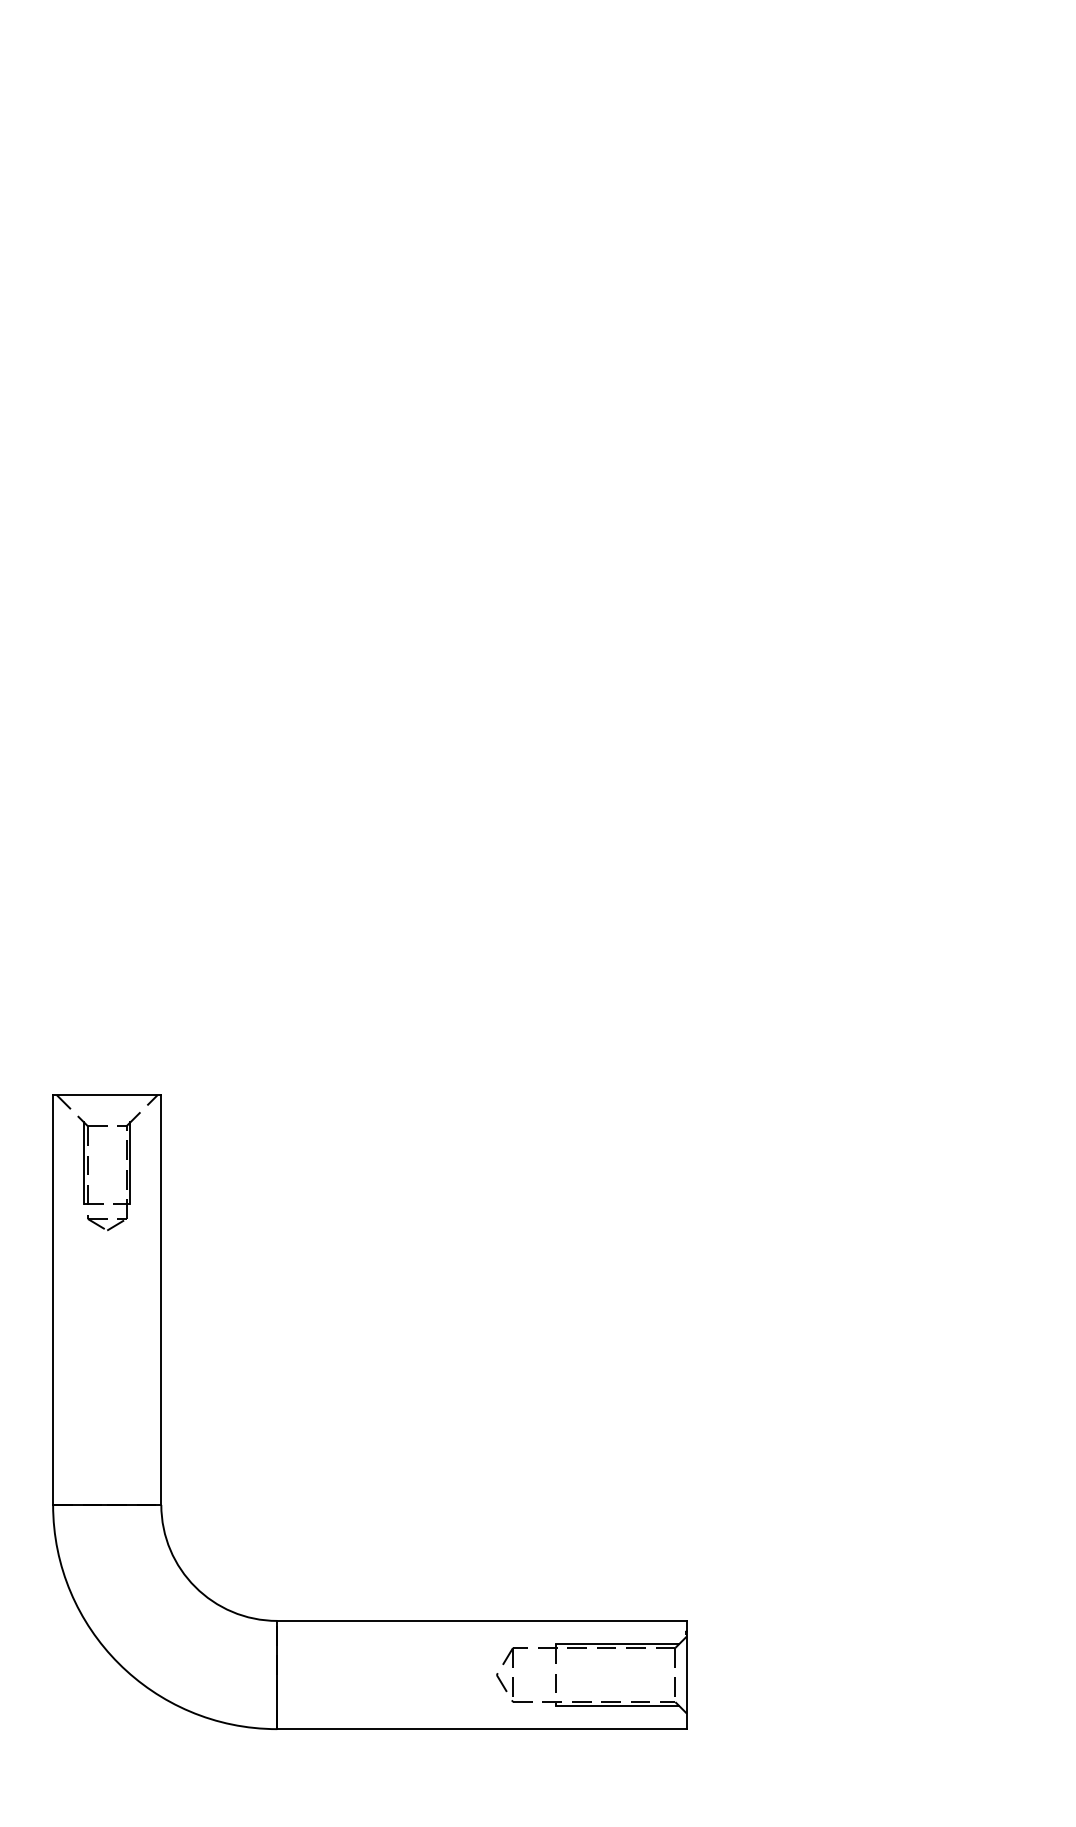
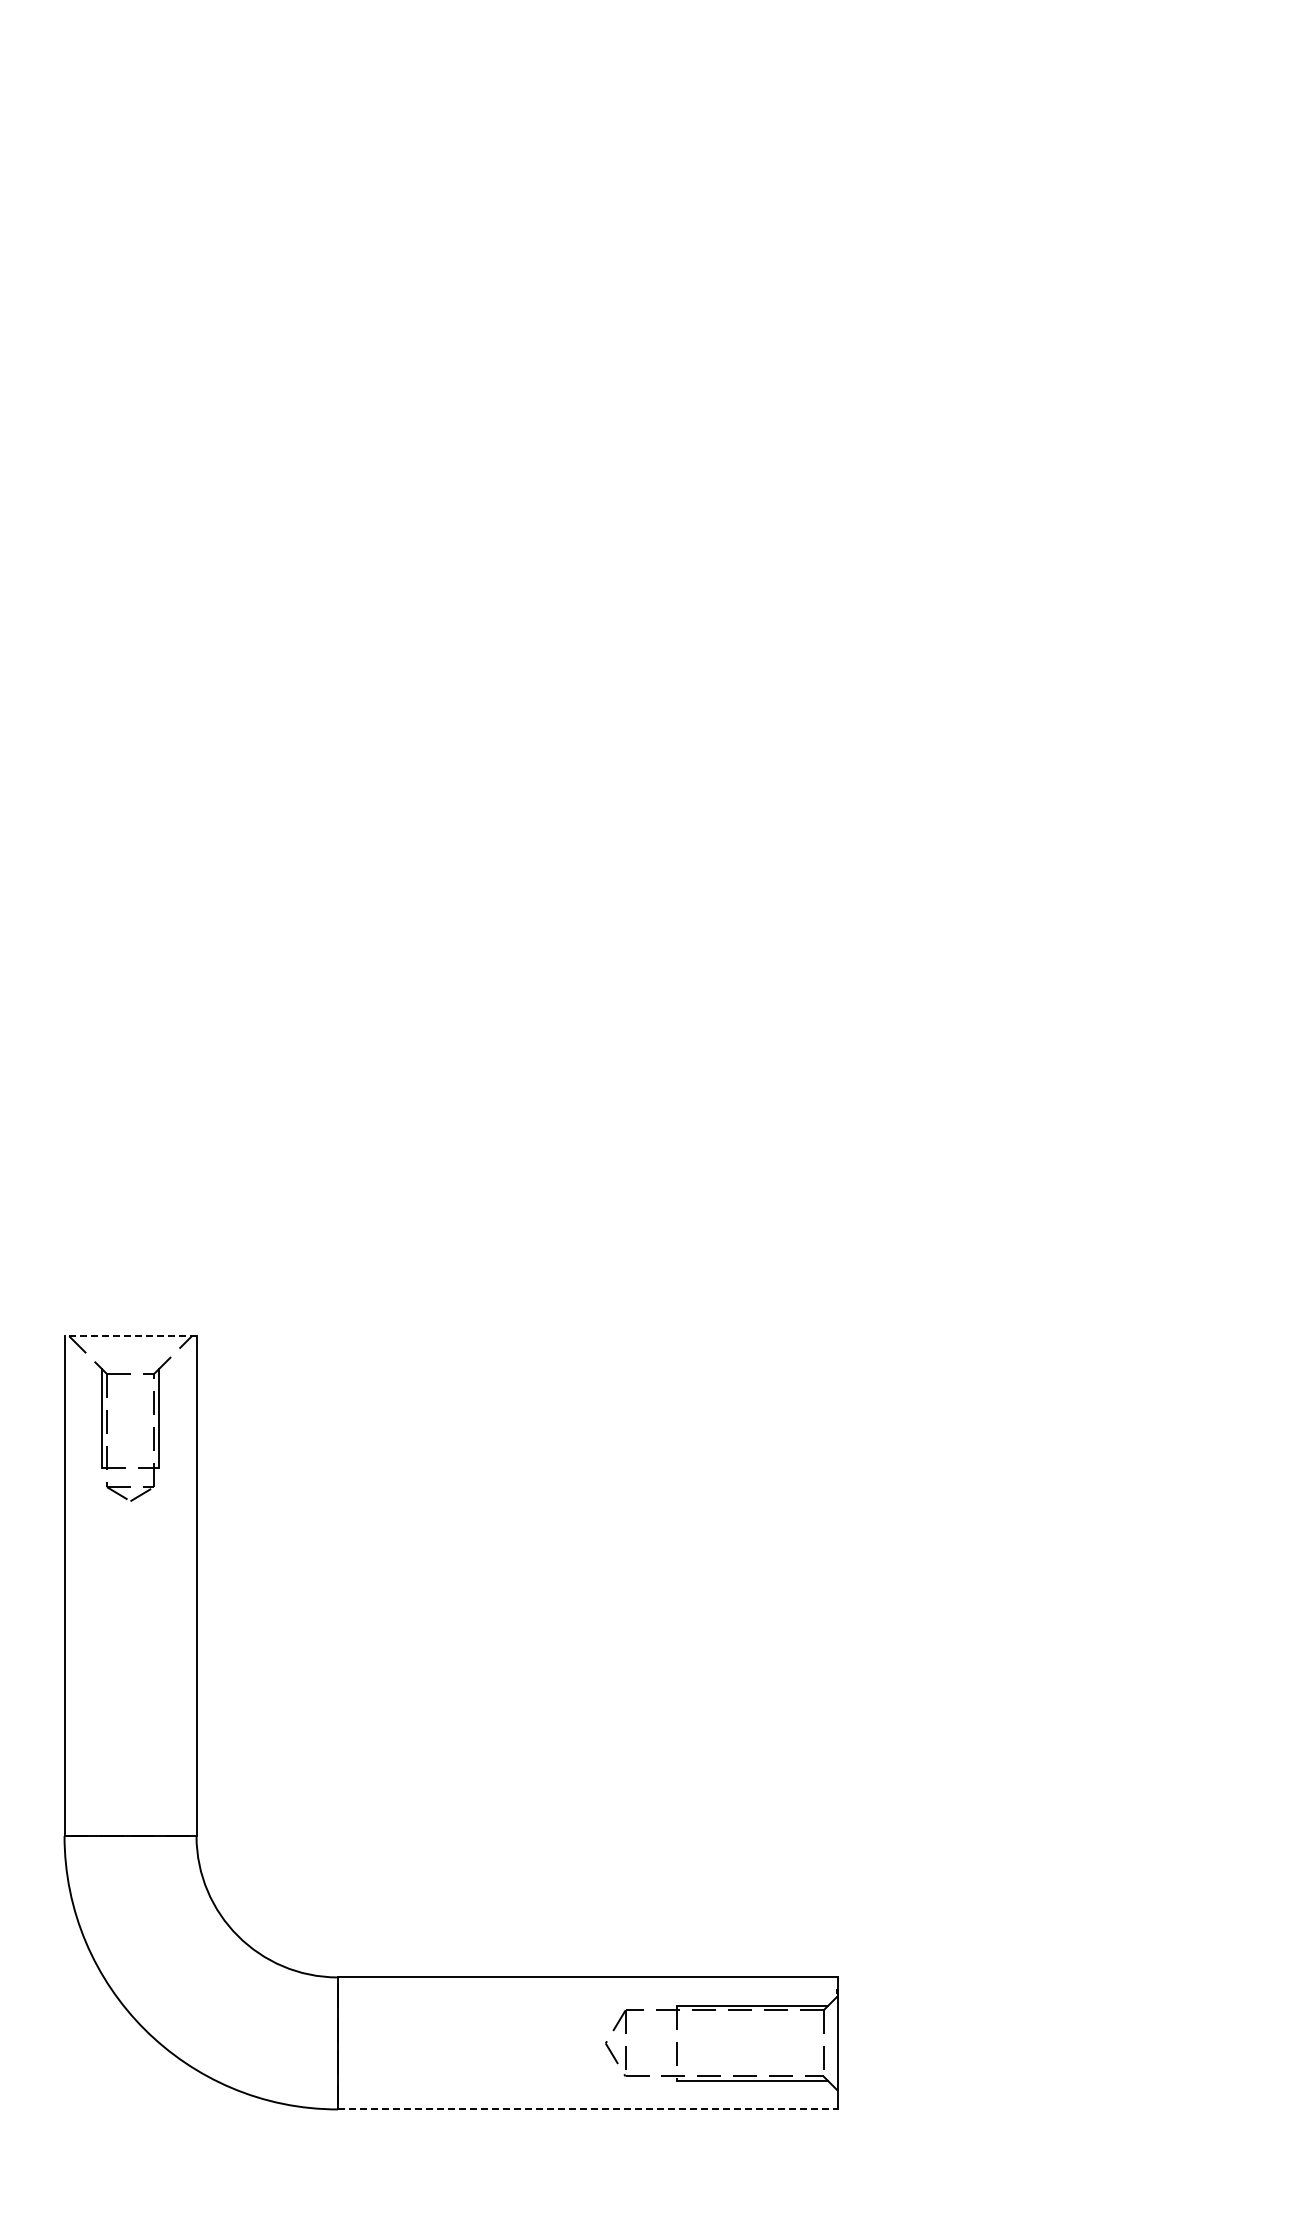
line: (107, 1095) -> (130, 1336), solid -> dashed
line: (481, 1729) -> (587, 2109), solid -> dashed

